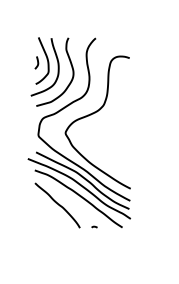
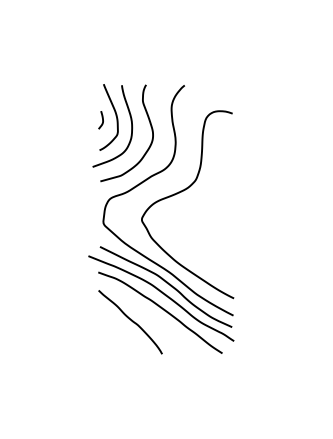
curve: (94, 226) -> (182, 352), removed

